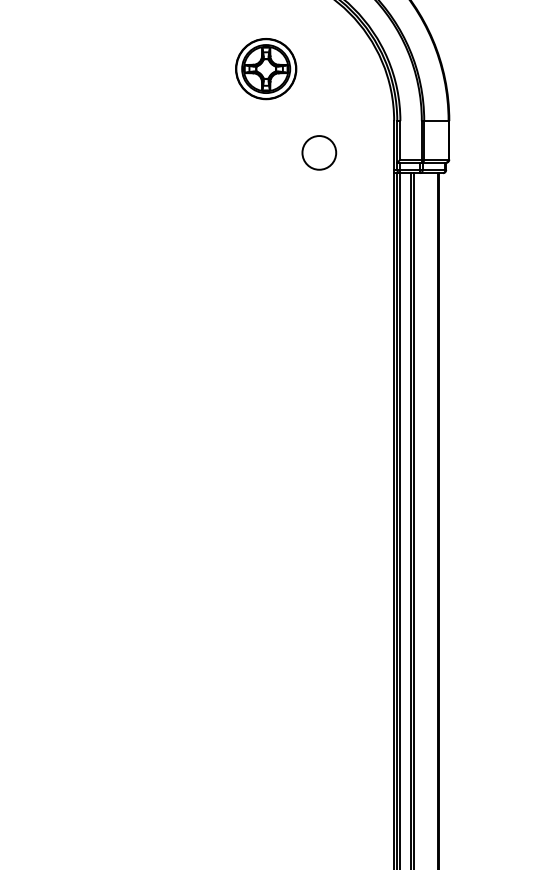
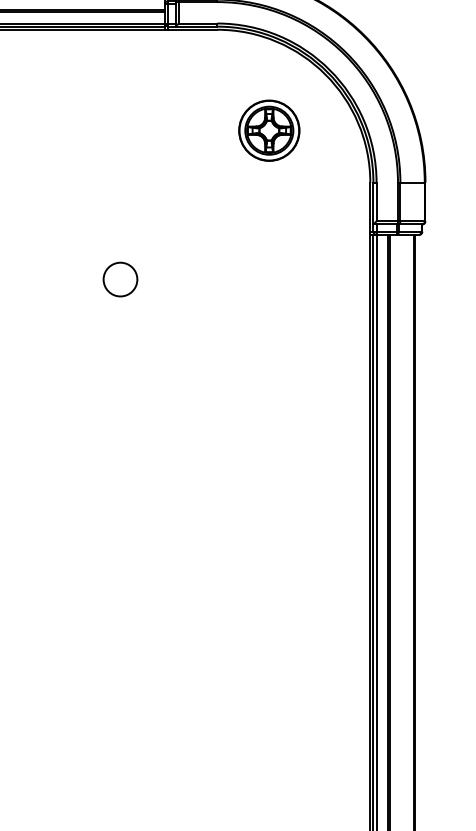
part: (266, 69) -> (269, 131), moved
circle: (319, 152) -> (120, 279), moved

